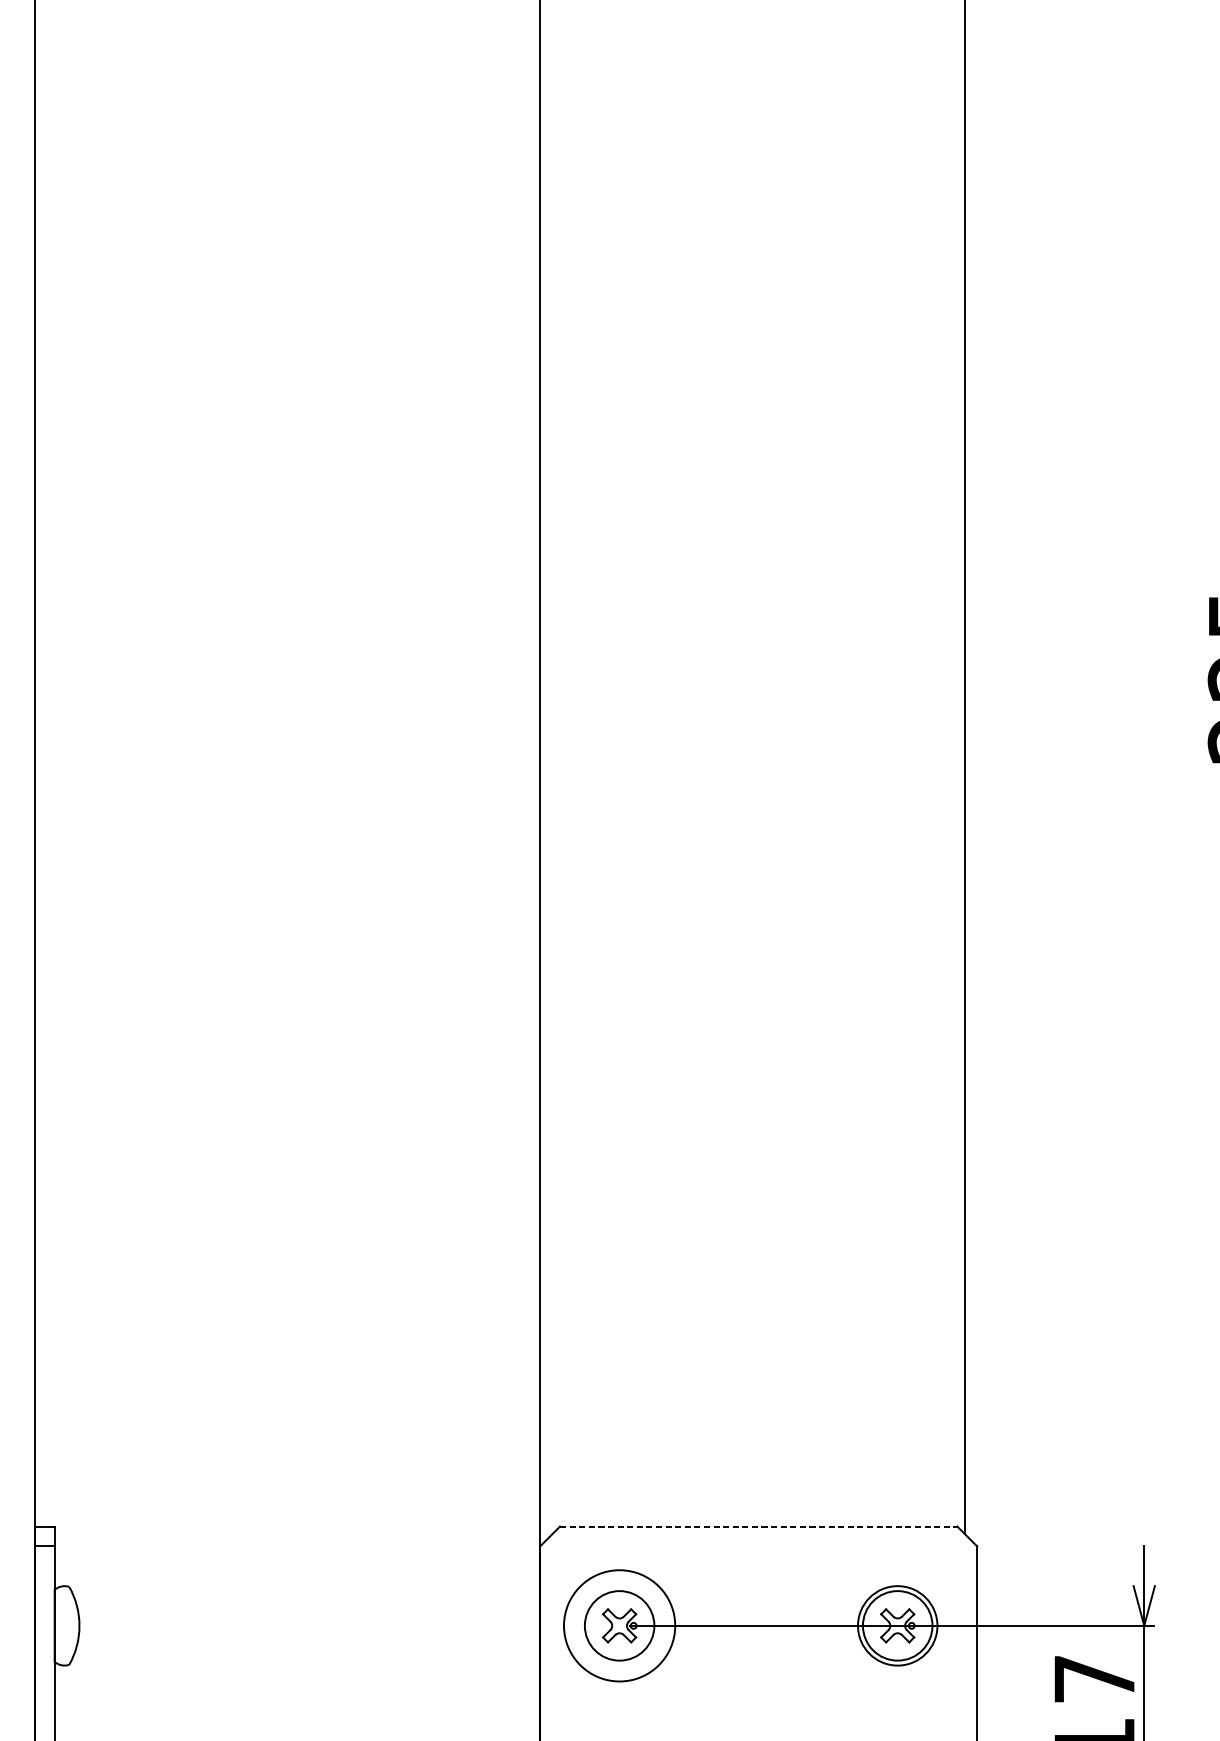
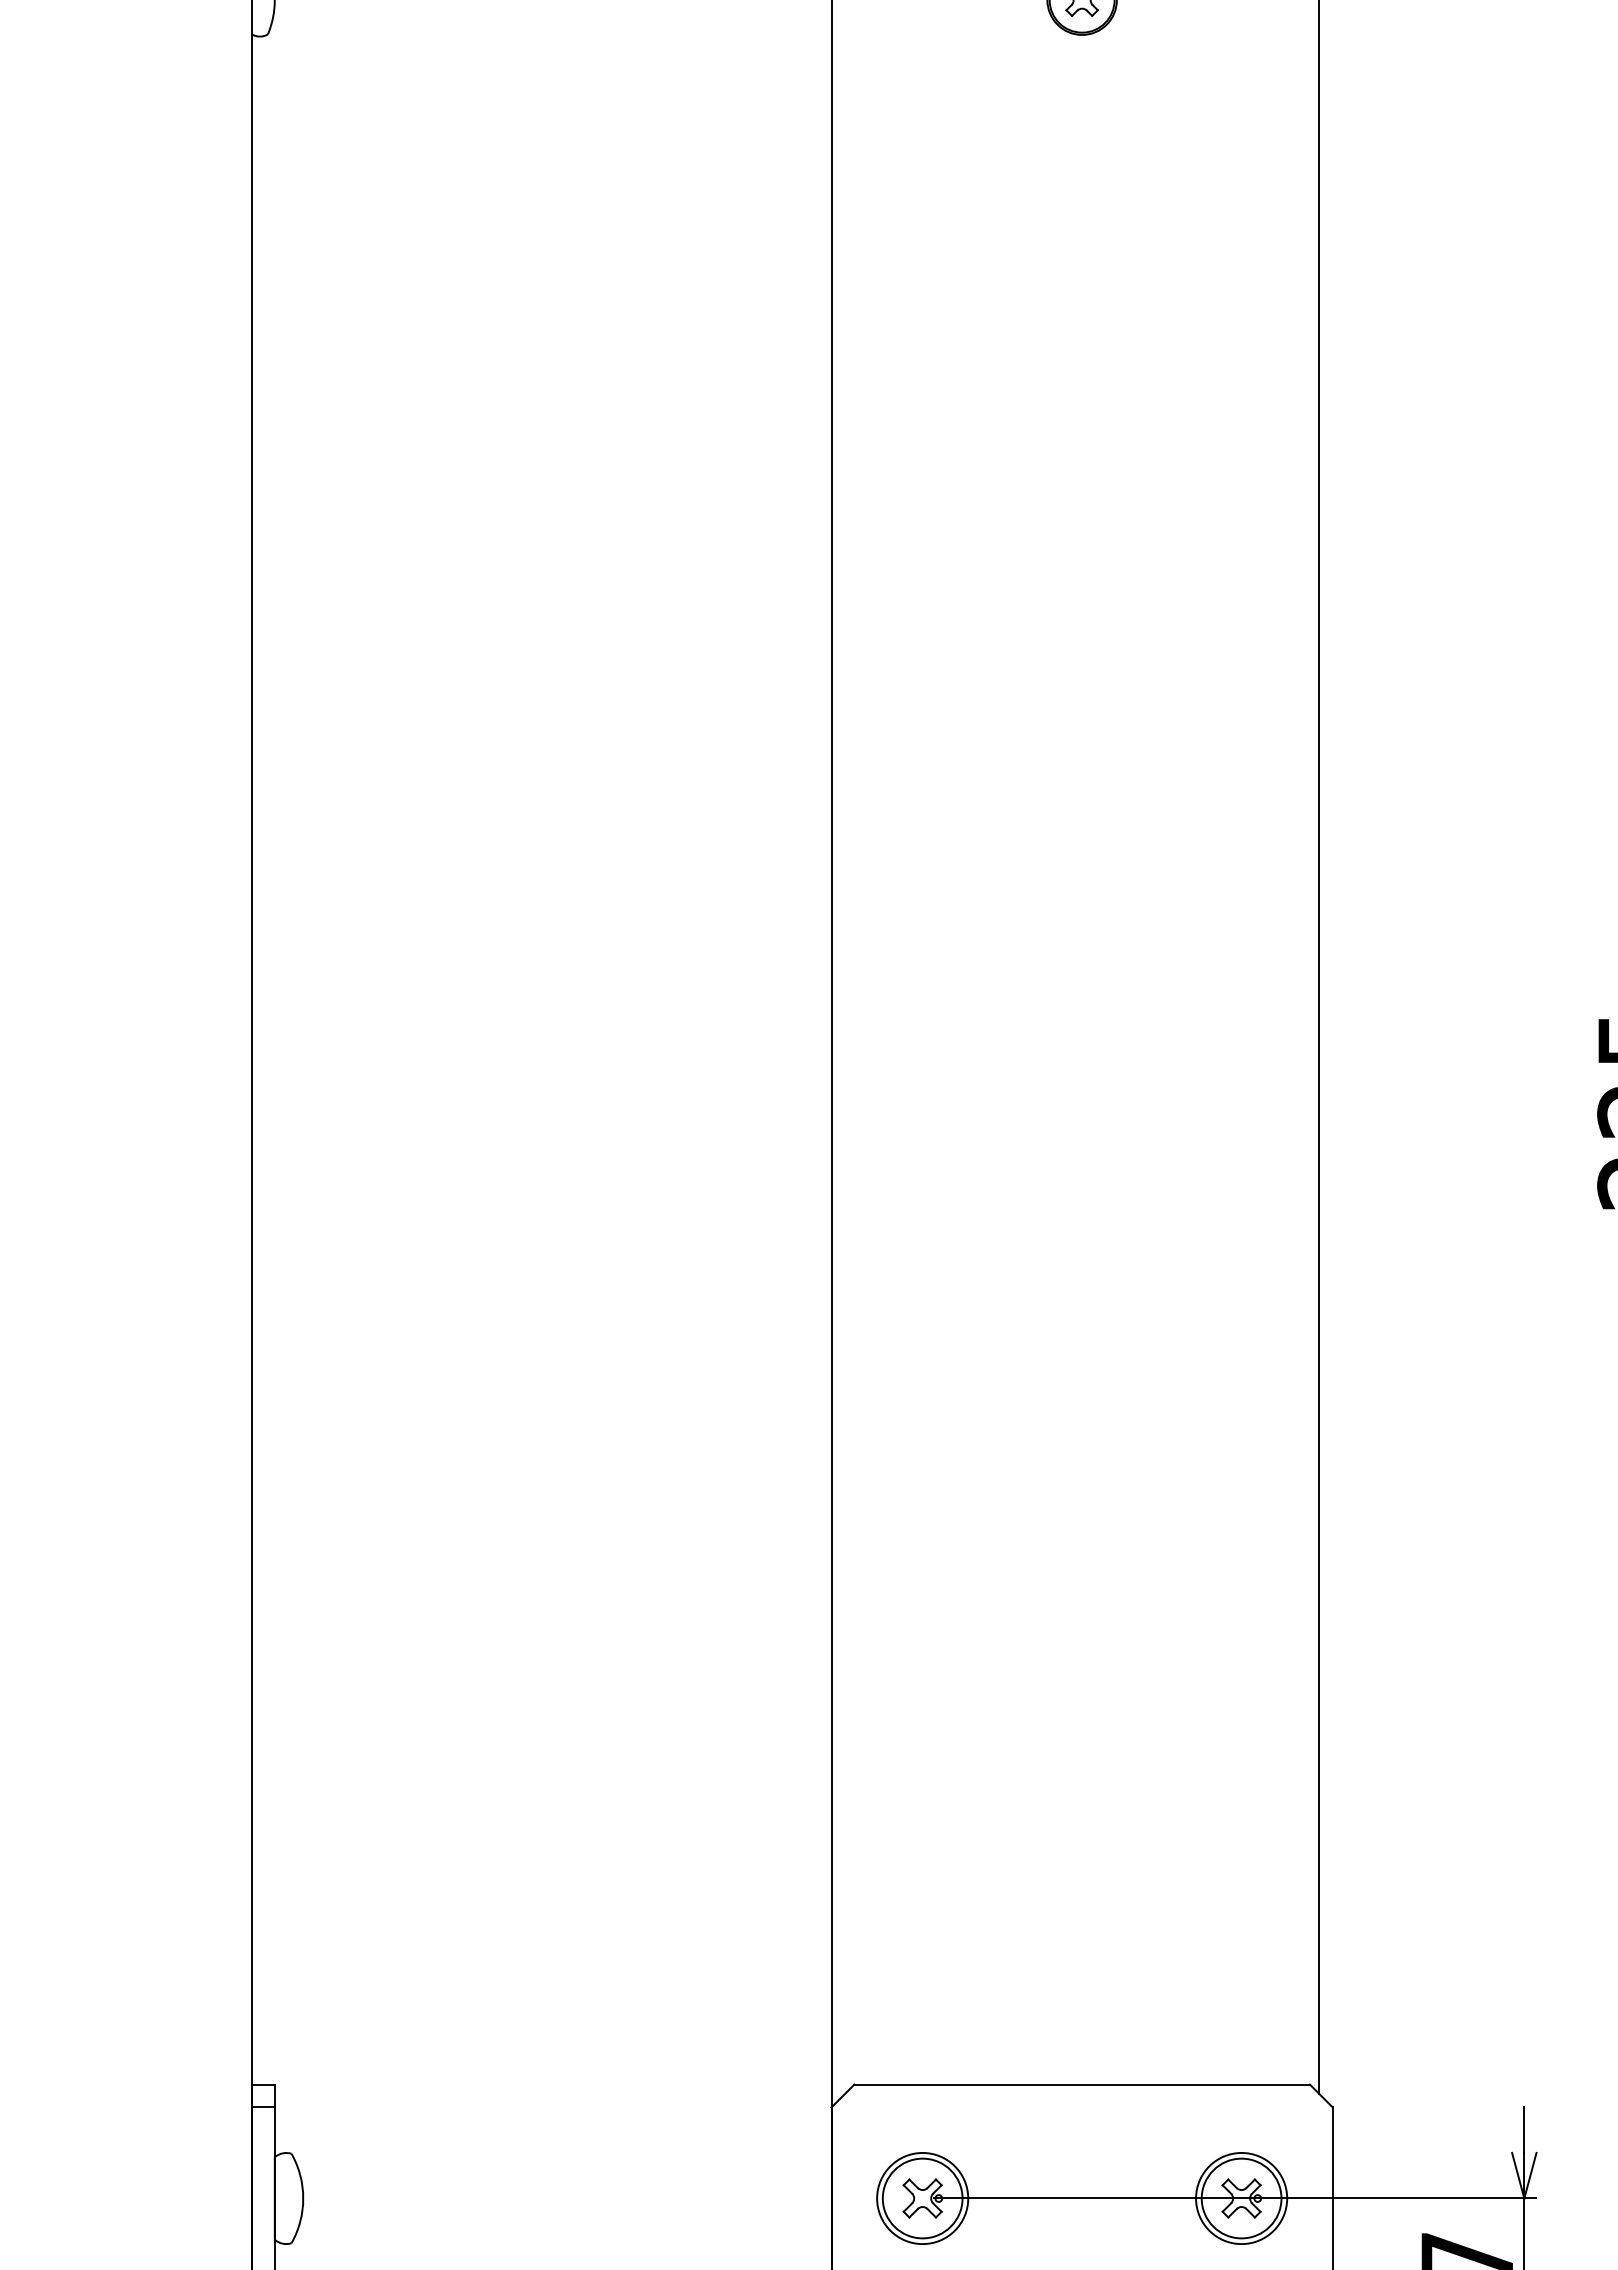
line: (758, 1526) -> (1082, 2084), dashed -> solid
circle: (619, 1625) -> (922, 2198), size x0.71

